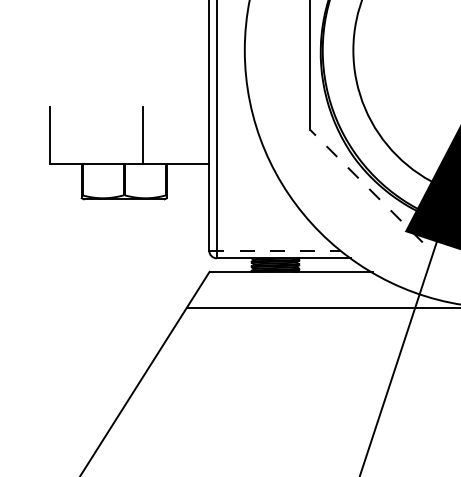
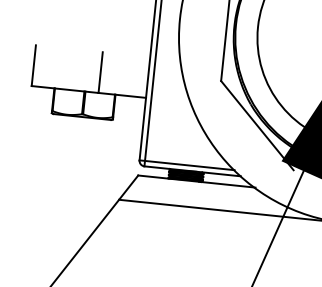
line: (366, 186) -> (257, 125), dashed -> solid
line: (275, 250) -> (187, 165), dashed -> solid

